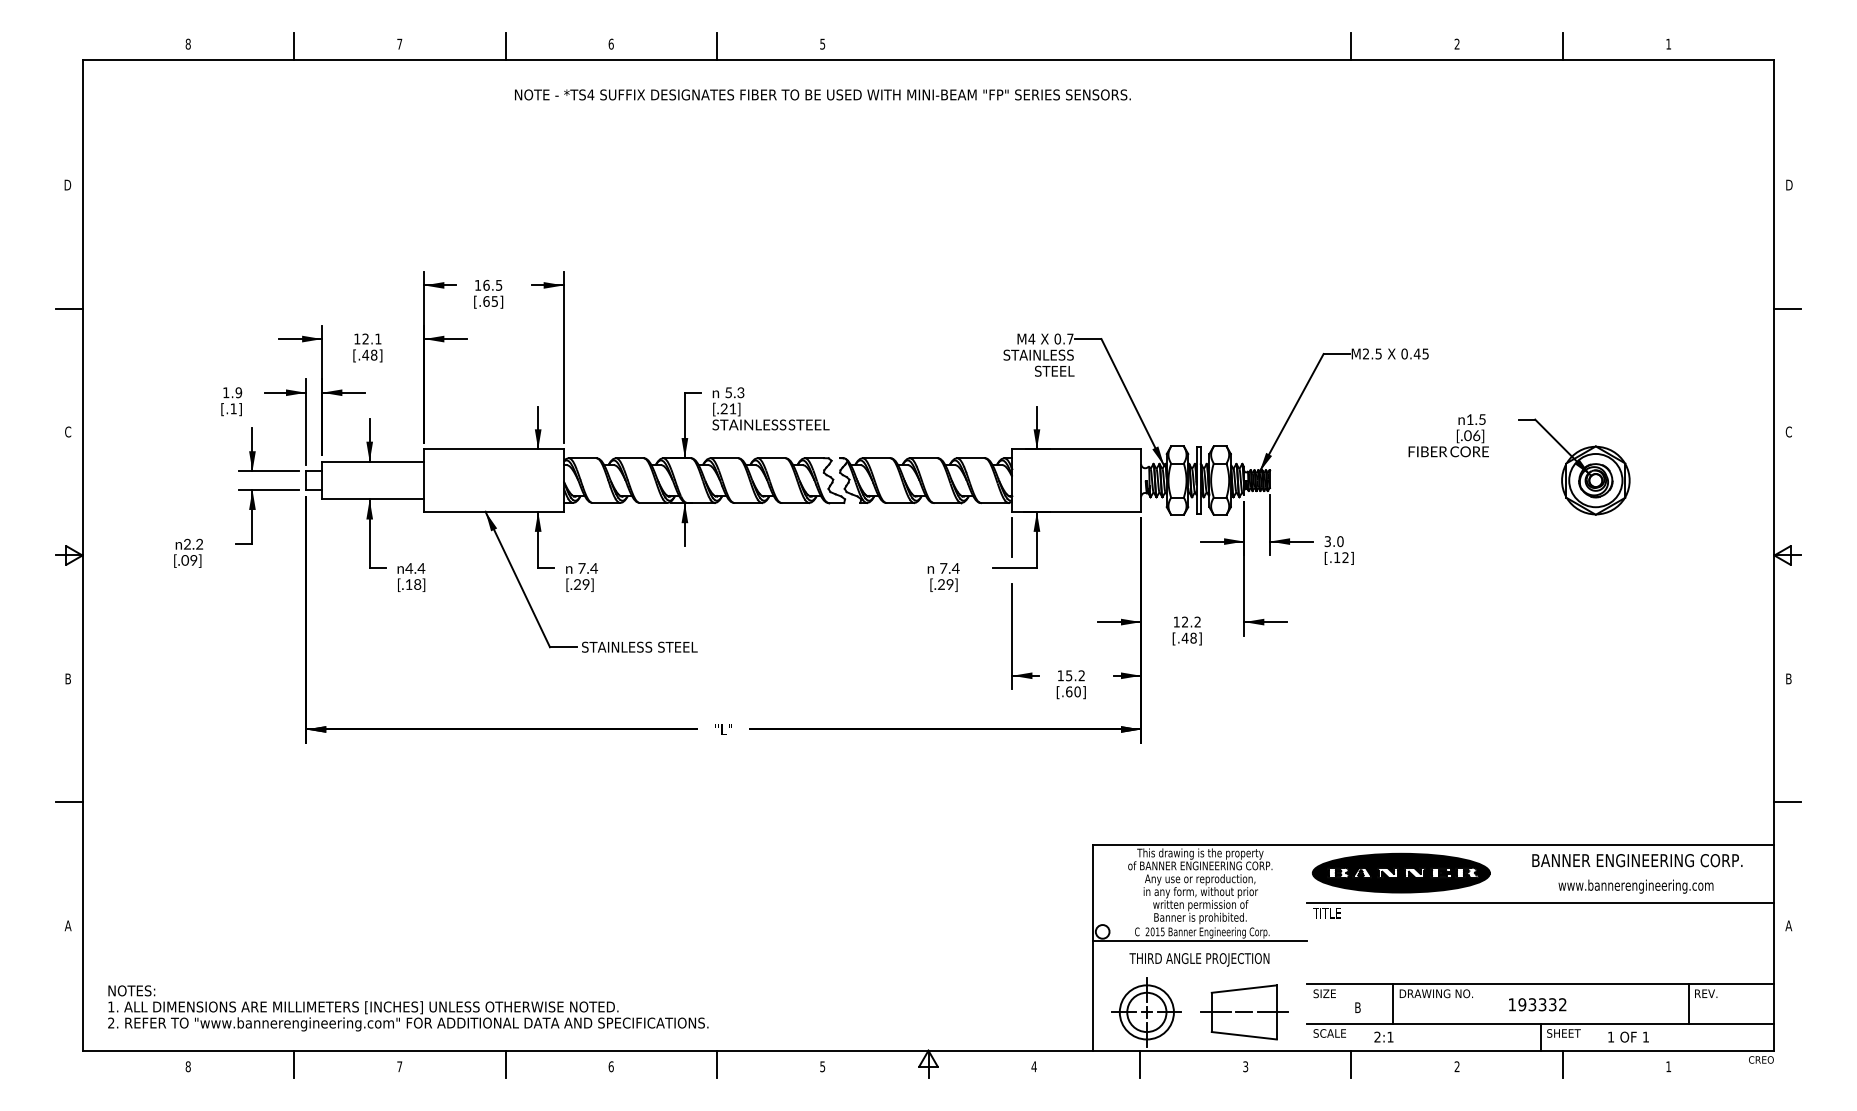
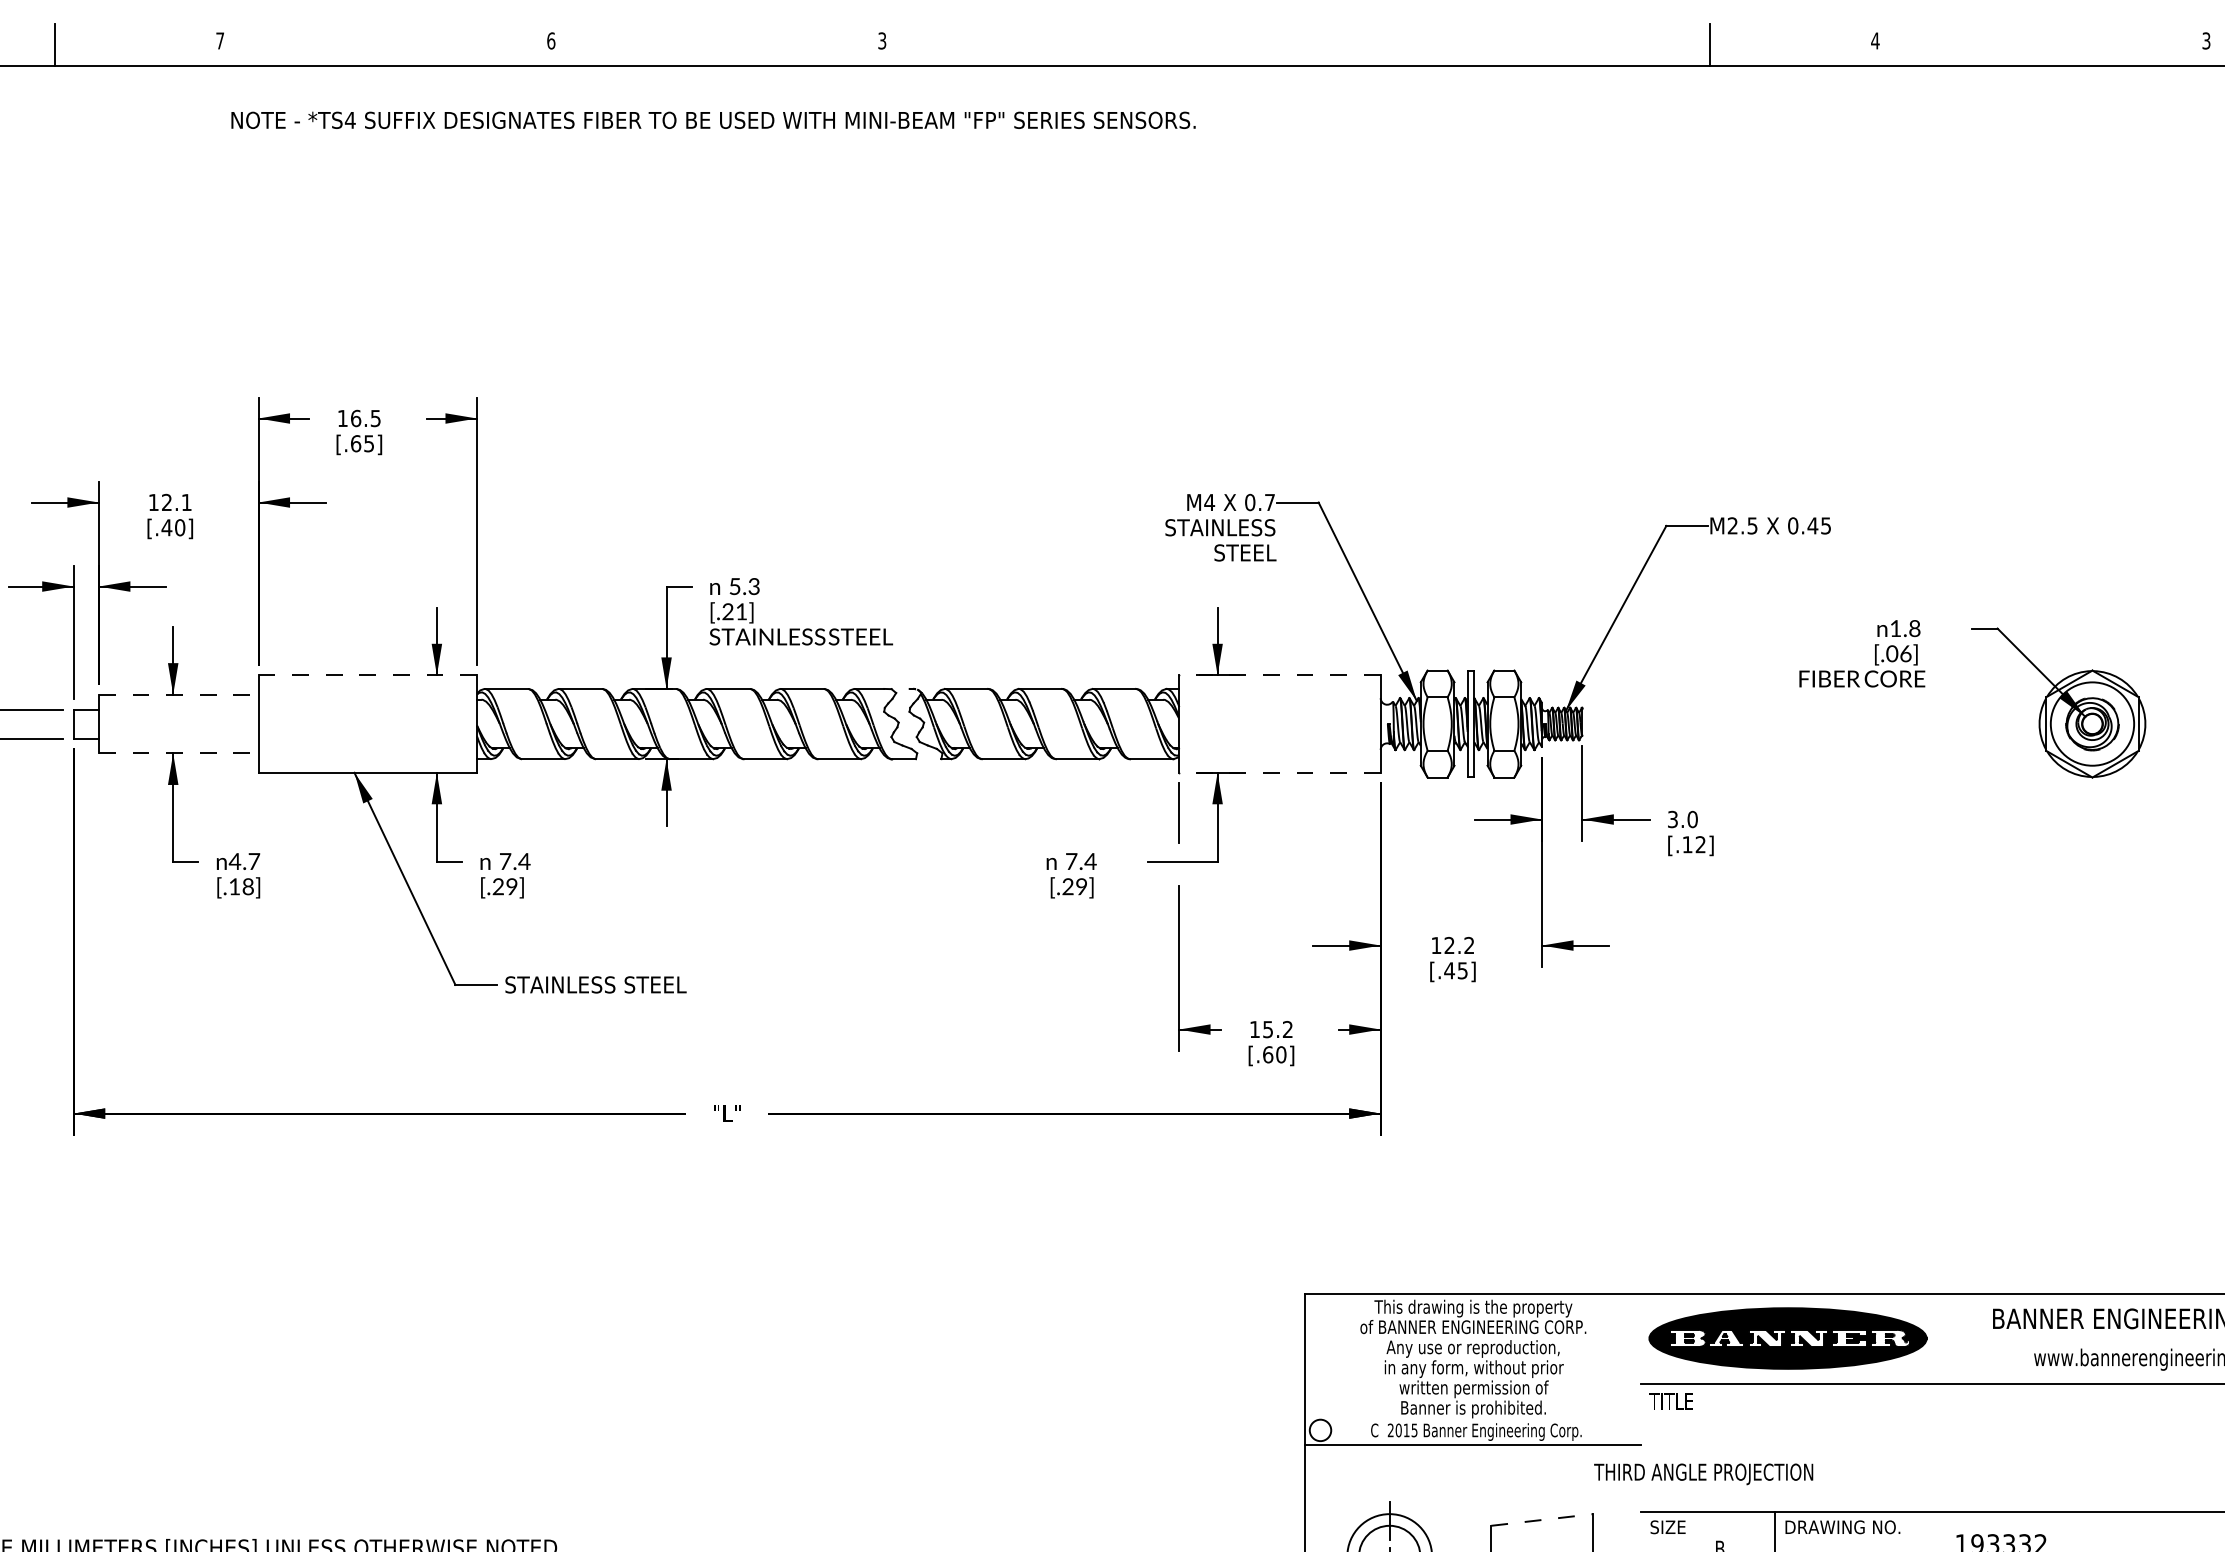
text: (822, 43) -> (881, 39), 5 -> 3
text: (1456, 43) -> (1874, 39), 2 -> 4
text: (1668, 43) -> (2206, 39), 1 -> 3
line: (505, 46) -> (385, 44), removed
line: (717, 46) -> (717, 44), removed
line: (1562, 46) -> (2040, 44), removed
text: (822, 94) -> (712, 119), moved
text: (373, 355) -> (179, 528), [.48] -> [.40]
text: (1481, 419) -> (1913, 628), 1.5 -> 1.8
line: (494, 449) -> (368, 675), solid -> dashed
line: (1076, 449) -> (1279, 675), solid -> dashed
line: (373, 461) -> (179, 694), solid -> dashed
line: (373, 499) -> (179, 753), solid -> dashed
line: (1076, 511) -> (1279, 772), solid -> dashed
text: (421, 568) -> (254, 861), 4.4 -> 4.7
text: (1193, 637) -> (1462, 969), [.48] -> [.45]
text: (1199, 959) -> (1703, 1473), moved
line: (1244, 989) -> (1542, 1520), solid -> dashed

